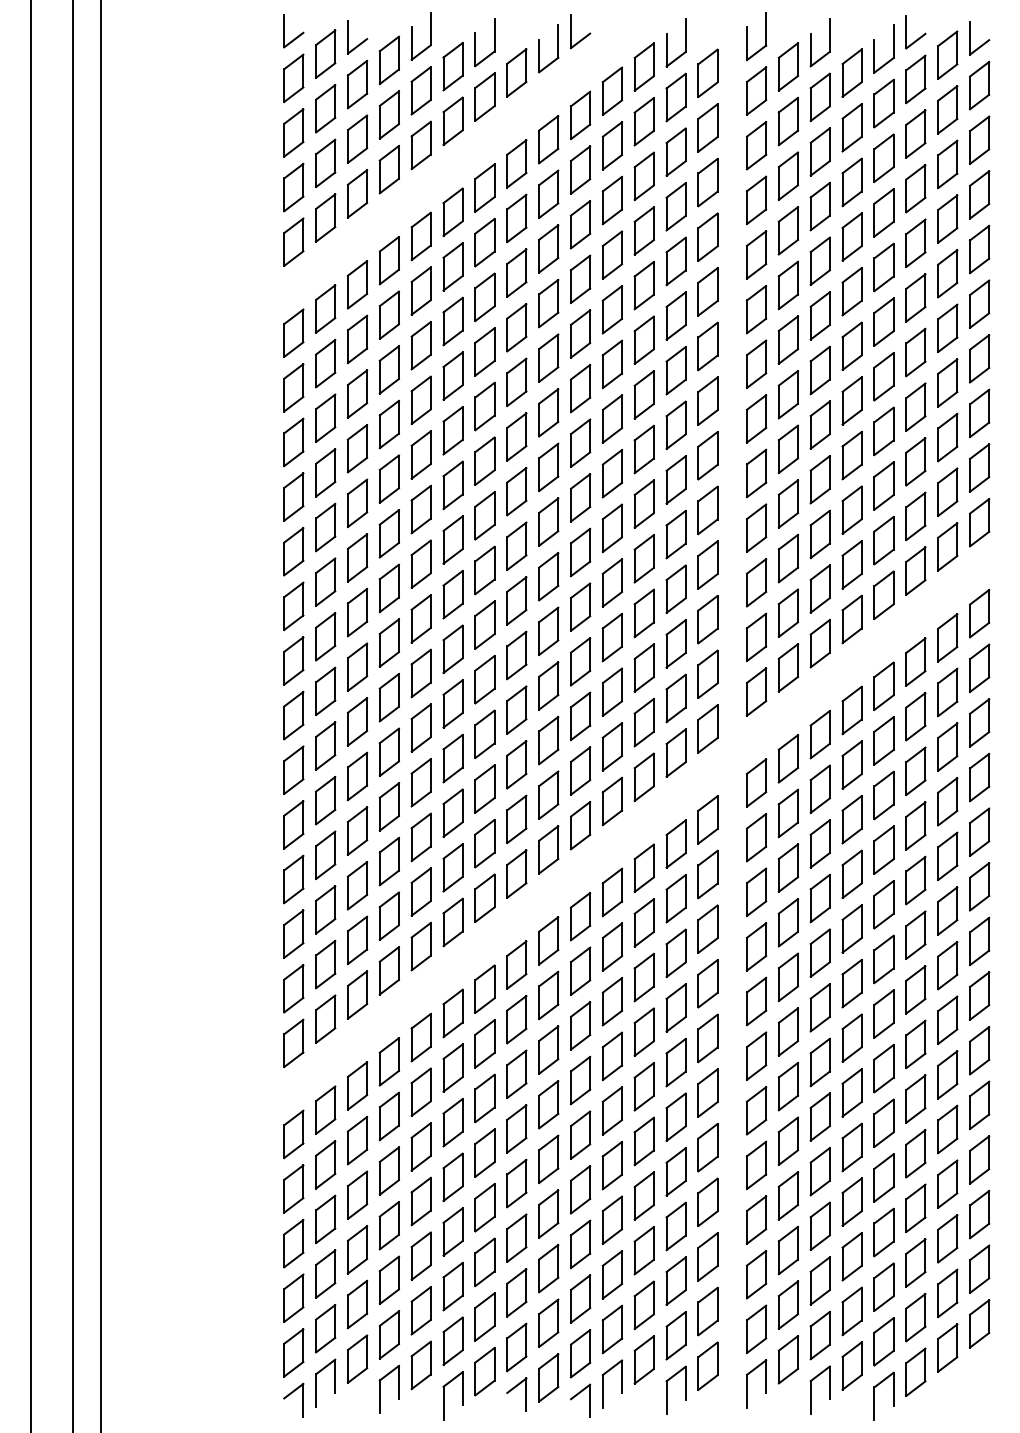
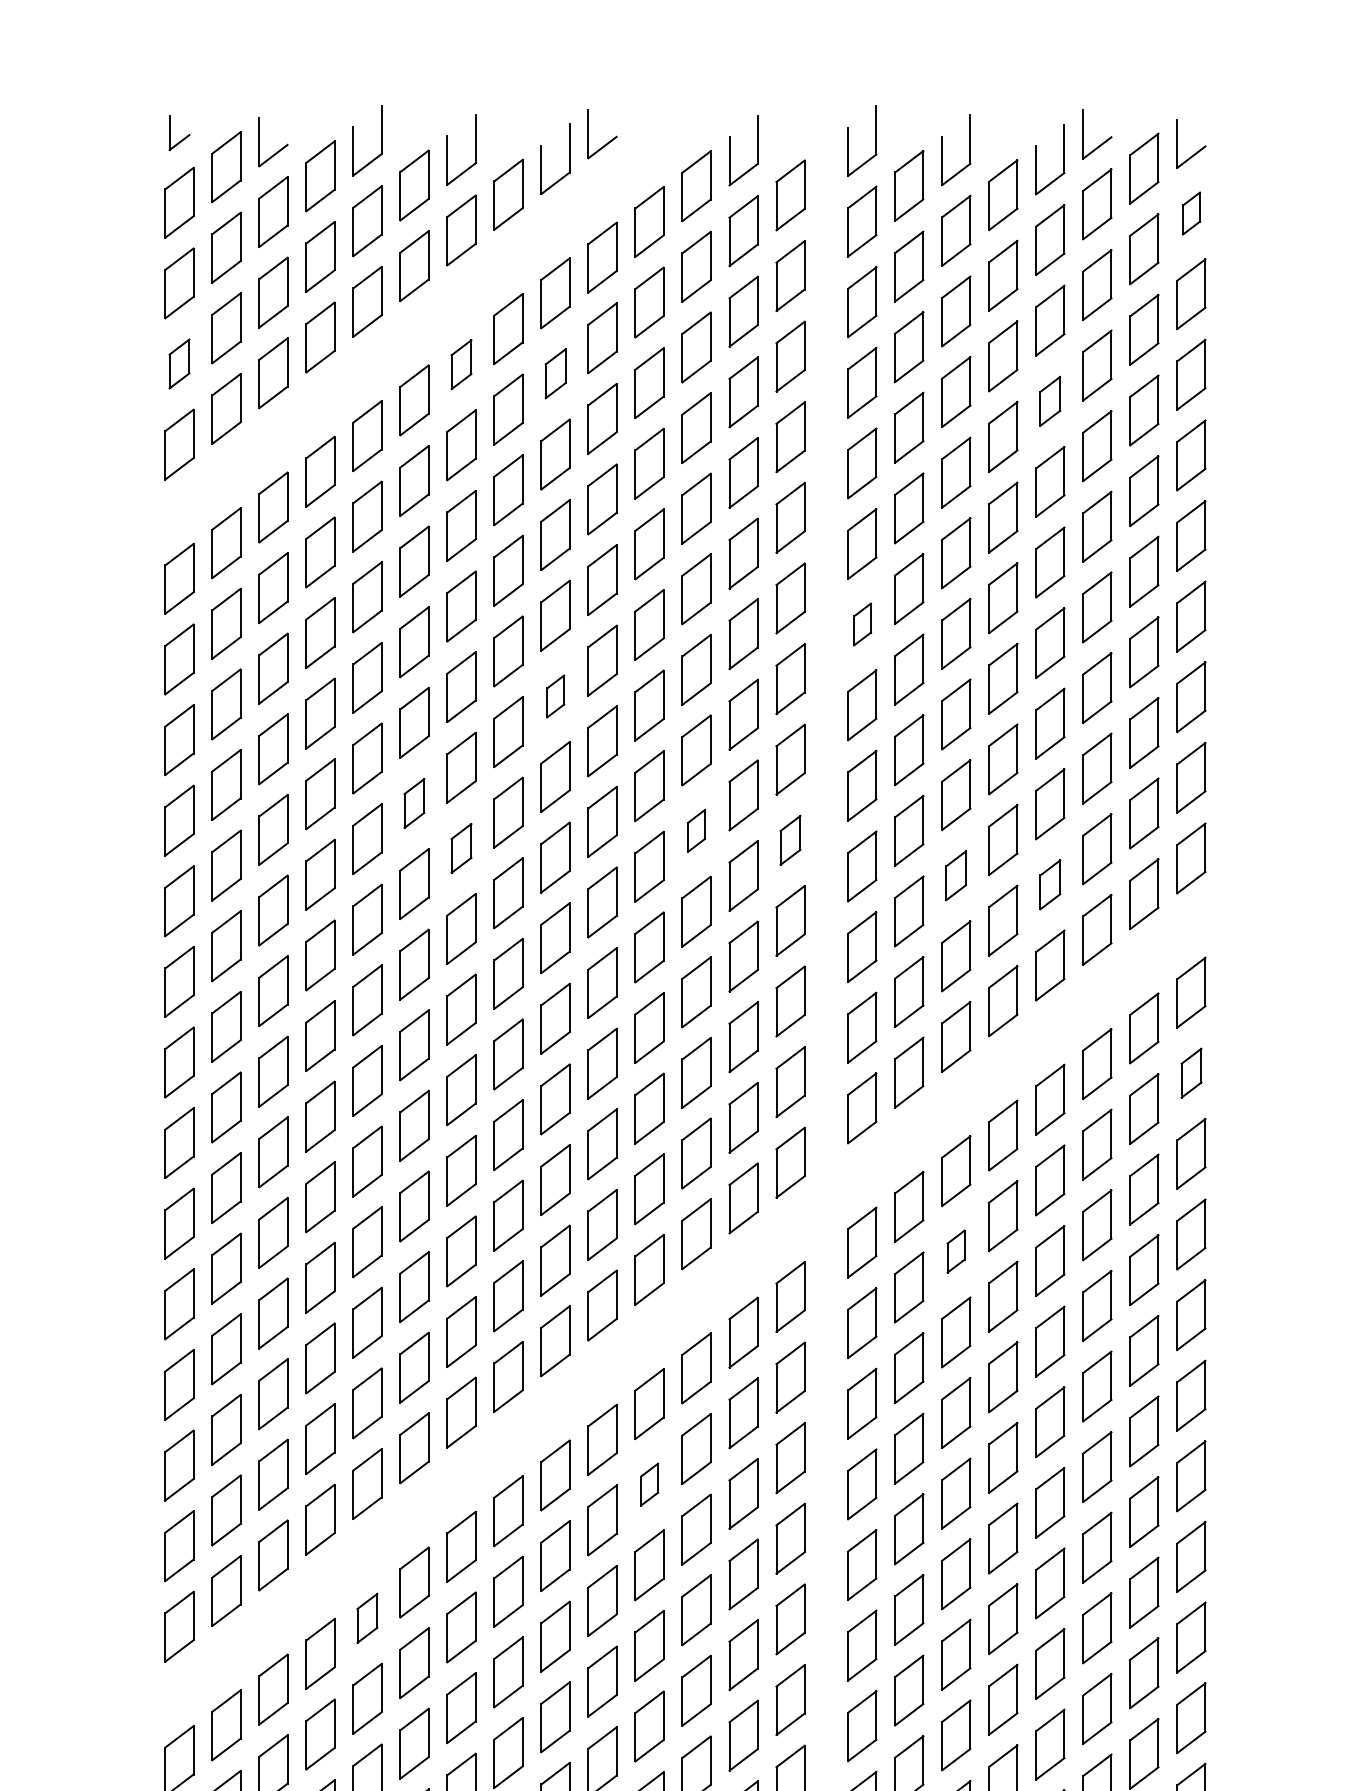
part: (293, 31) -> (178, 133), size x0.7
part: (979, 85) -> (1191, 213), size x0.6
part: (293, 187) -> (178, 363), size x0.7
part: (484, 187) -> (460, 363), size x0.7
part: (548, 193) -> (555, 372), size x0.7
part: (883, 212) -> (1049, 400), size x0.7
part: (756, 363) -> (862, 623), size x0.6
part: (548, 412) -> (555, 695), size x0.6
part: (452, 485) -> (413, 803), size x0.7
part: (643, 503) -> (695, 830), size x0.6
part: (707, 510) -> (789, 840), size x0.7
part: (484, 515) -> (460, 847), size x0.7
part: (819, 534) -> (955, 875), size x0.7
part: (883, 540) -> (1049, 884), size x0.7
part: (979, 667) -> (1191, 1072), size x0.7
part: (819, 788) -> (955, 1250), size x0.6
part: (612, 946) -> (649, 1483), size x0.6
part: (420, 1037) -> (366, 1618), size x0.7

